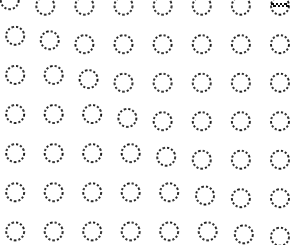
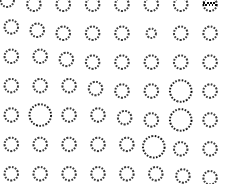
circle: (201, 44) -> (151, 33), size x0.7
circle: (240, 121) -> (180, 91), size x1.6
circle: (53, 152) -> (40, 114), size x1.6
circle: (240, 159) -> (180, 119), size x1.6
circle: (204, 195) -> (153, 146), size x1.6

